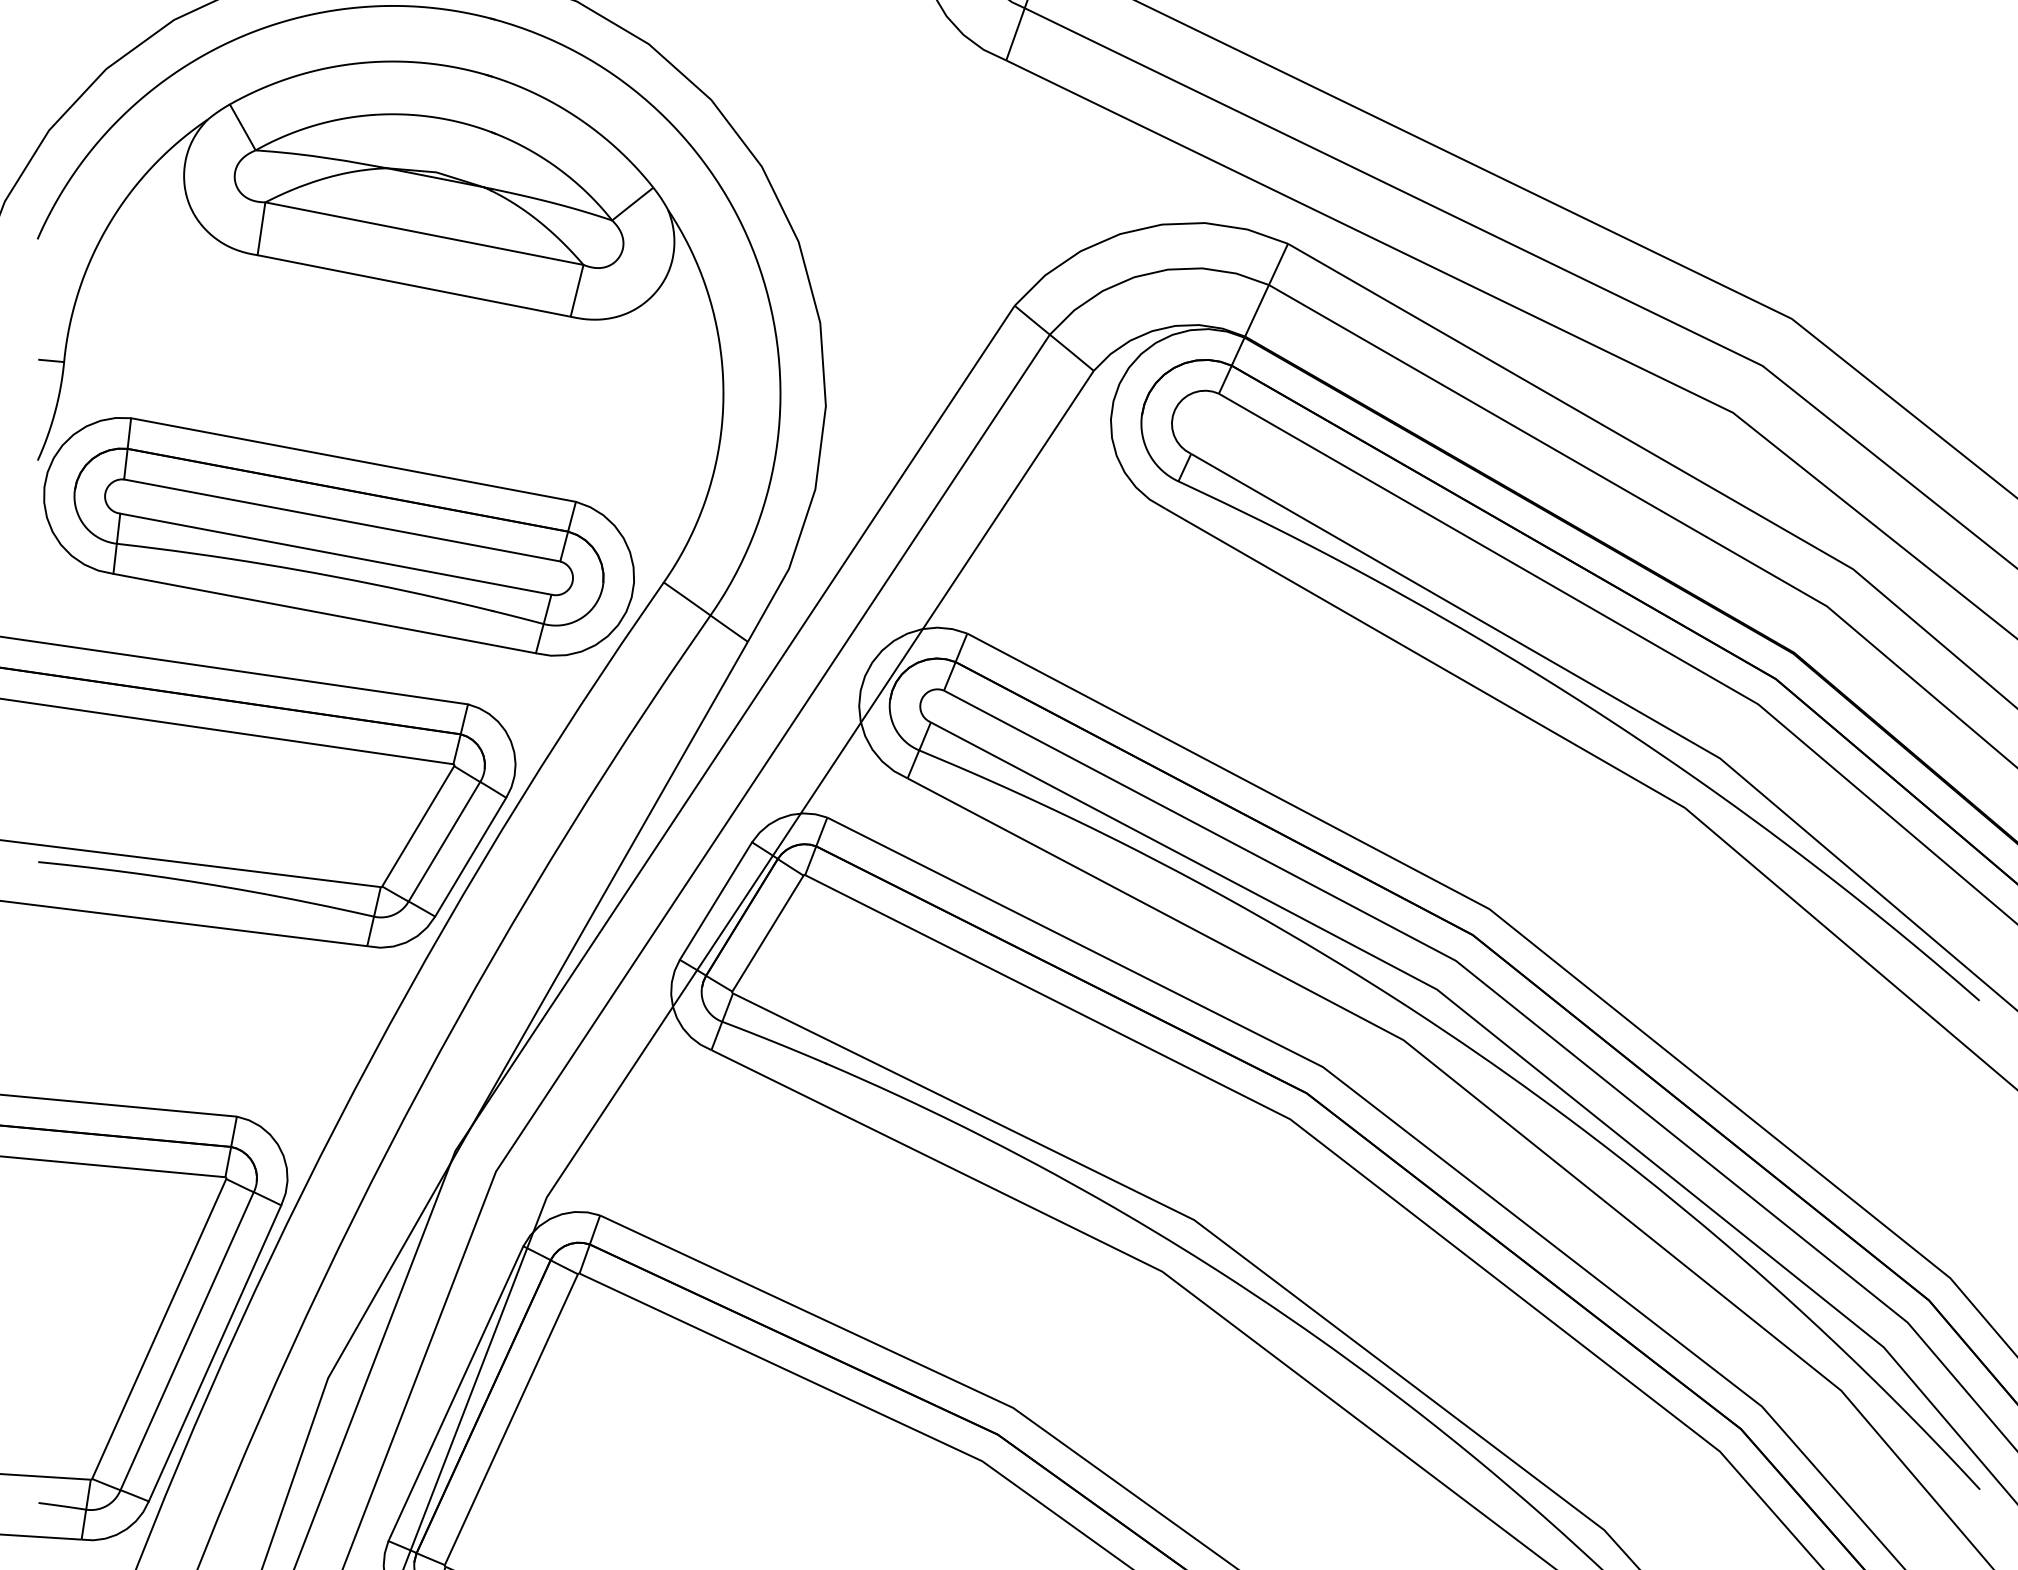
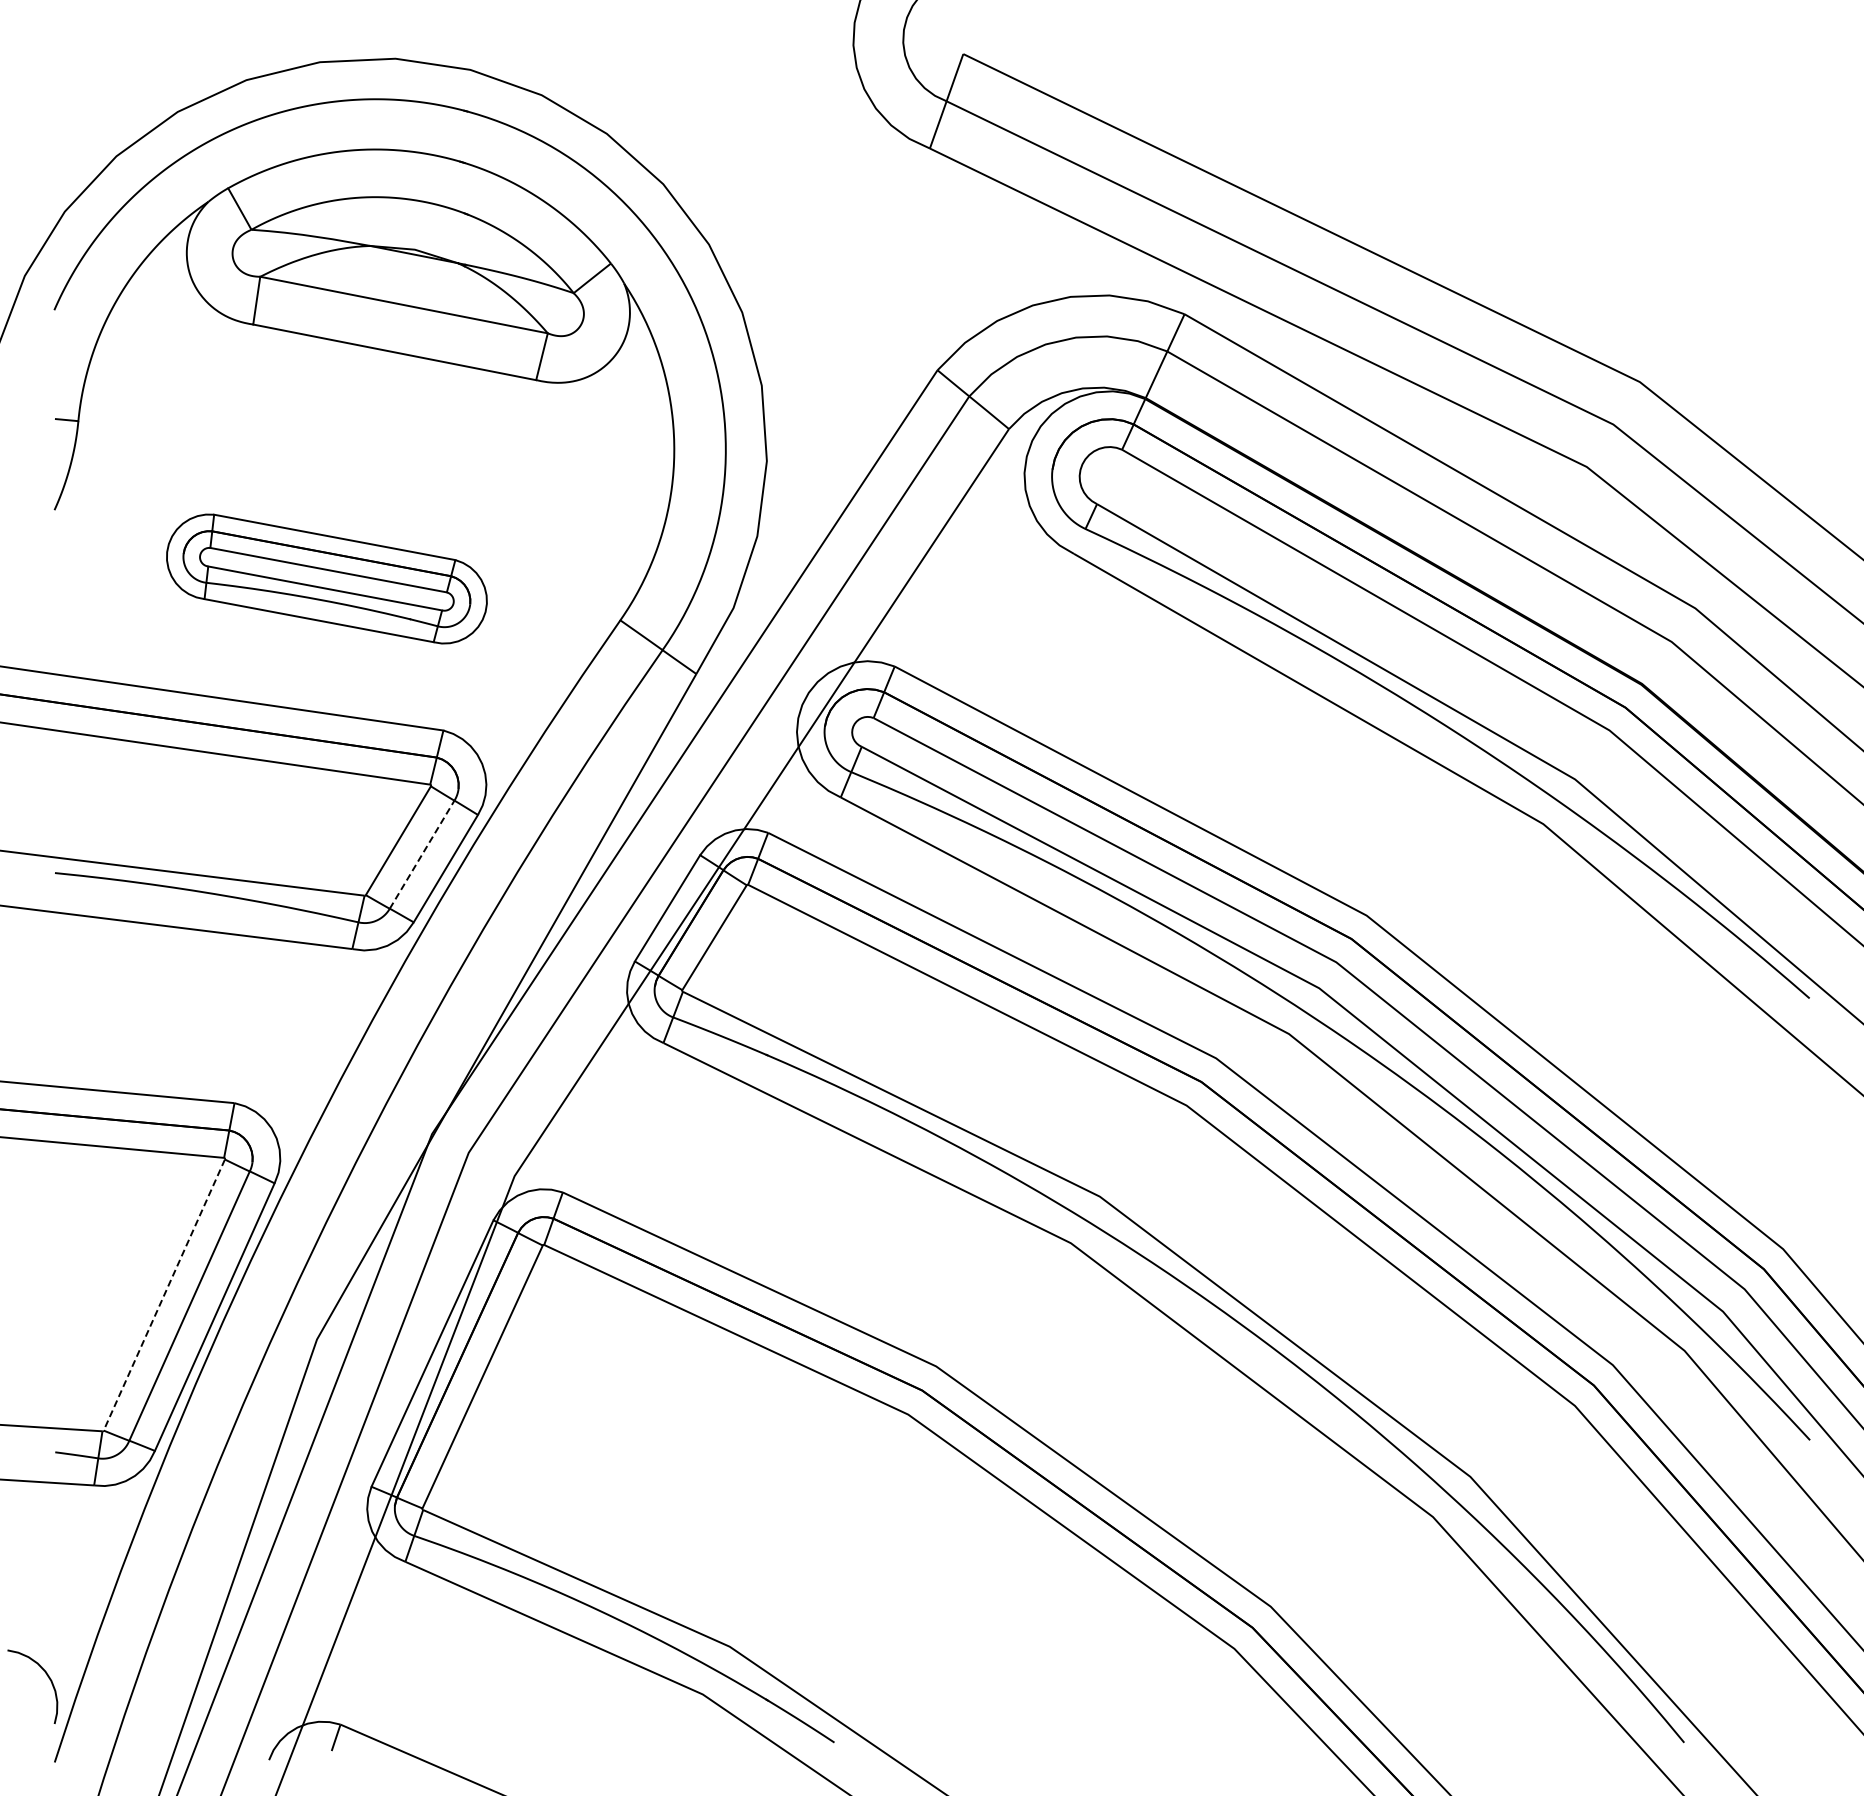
part: (338, 536) -> (326, 578), size x0.6
line: (444, 841) -> (422, 854), solid -> dashed
line: (159, 1329) -> (164, 1295), solid -> dashed

